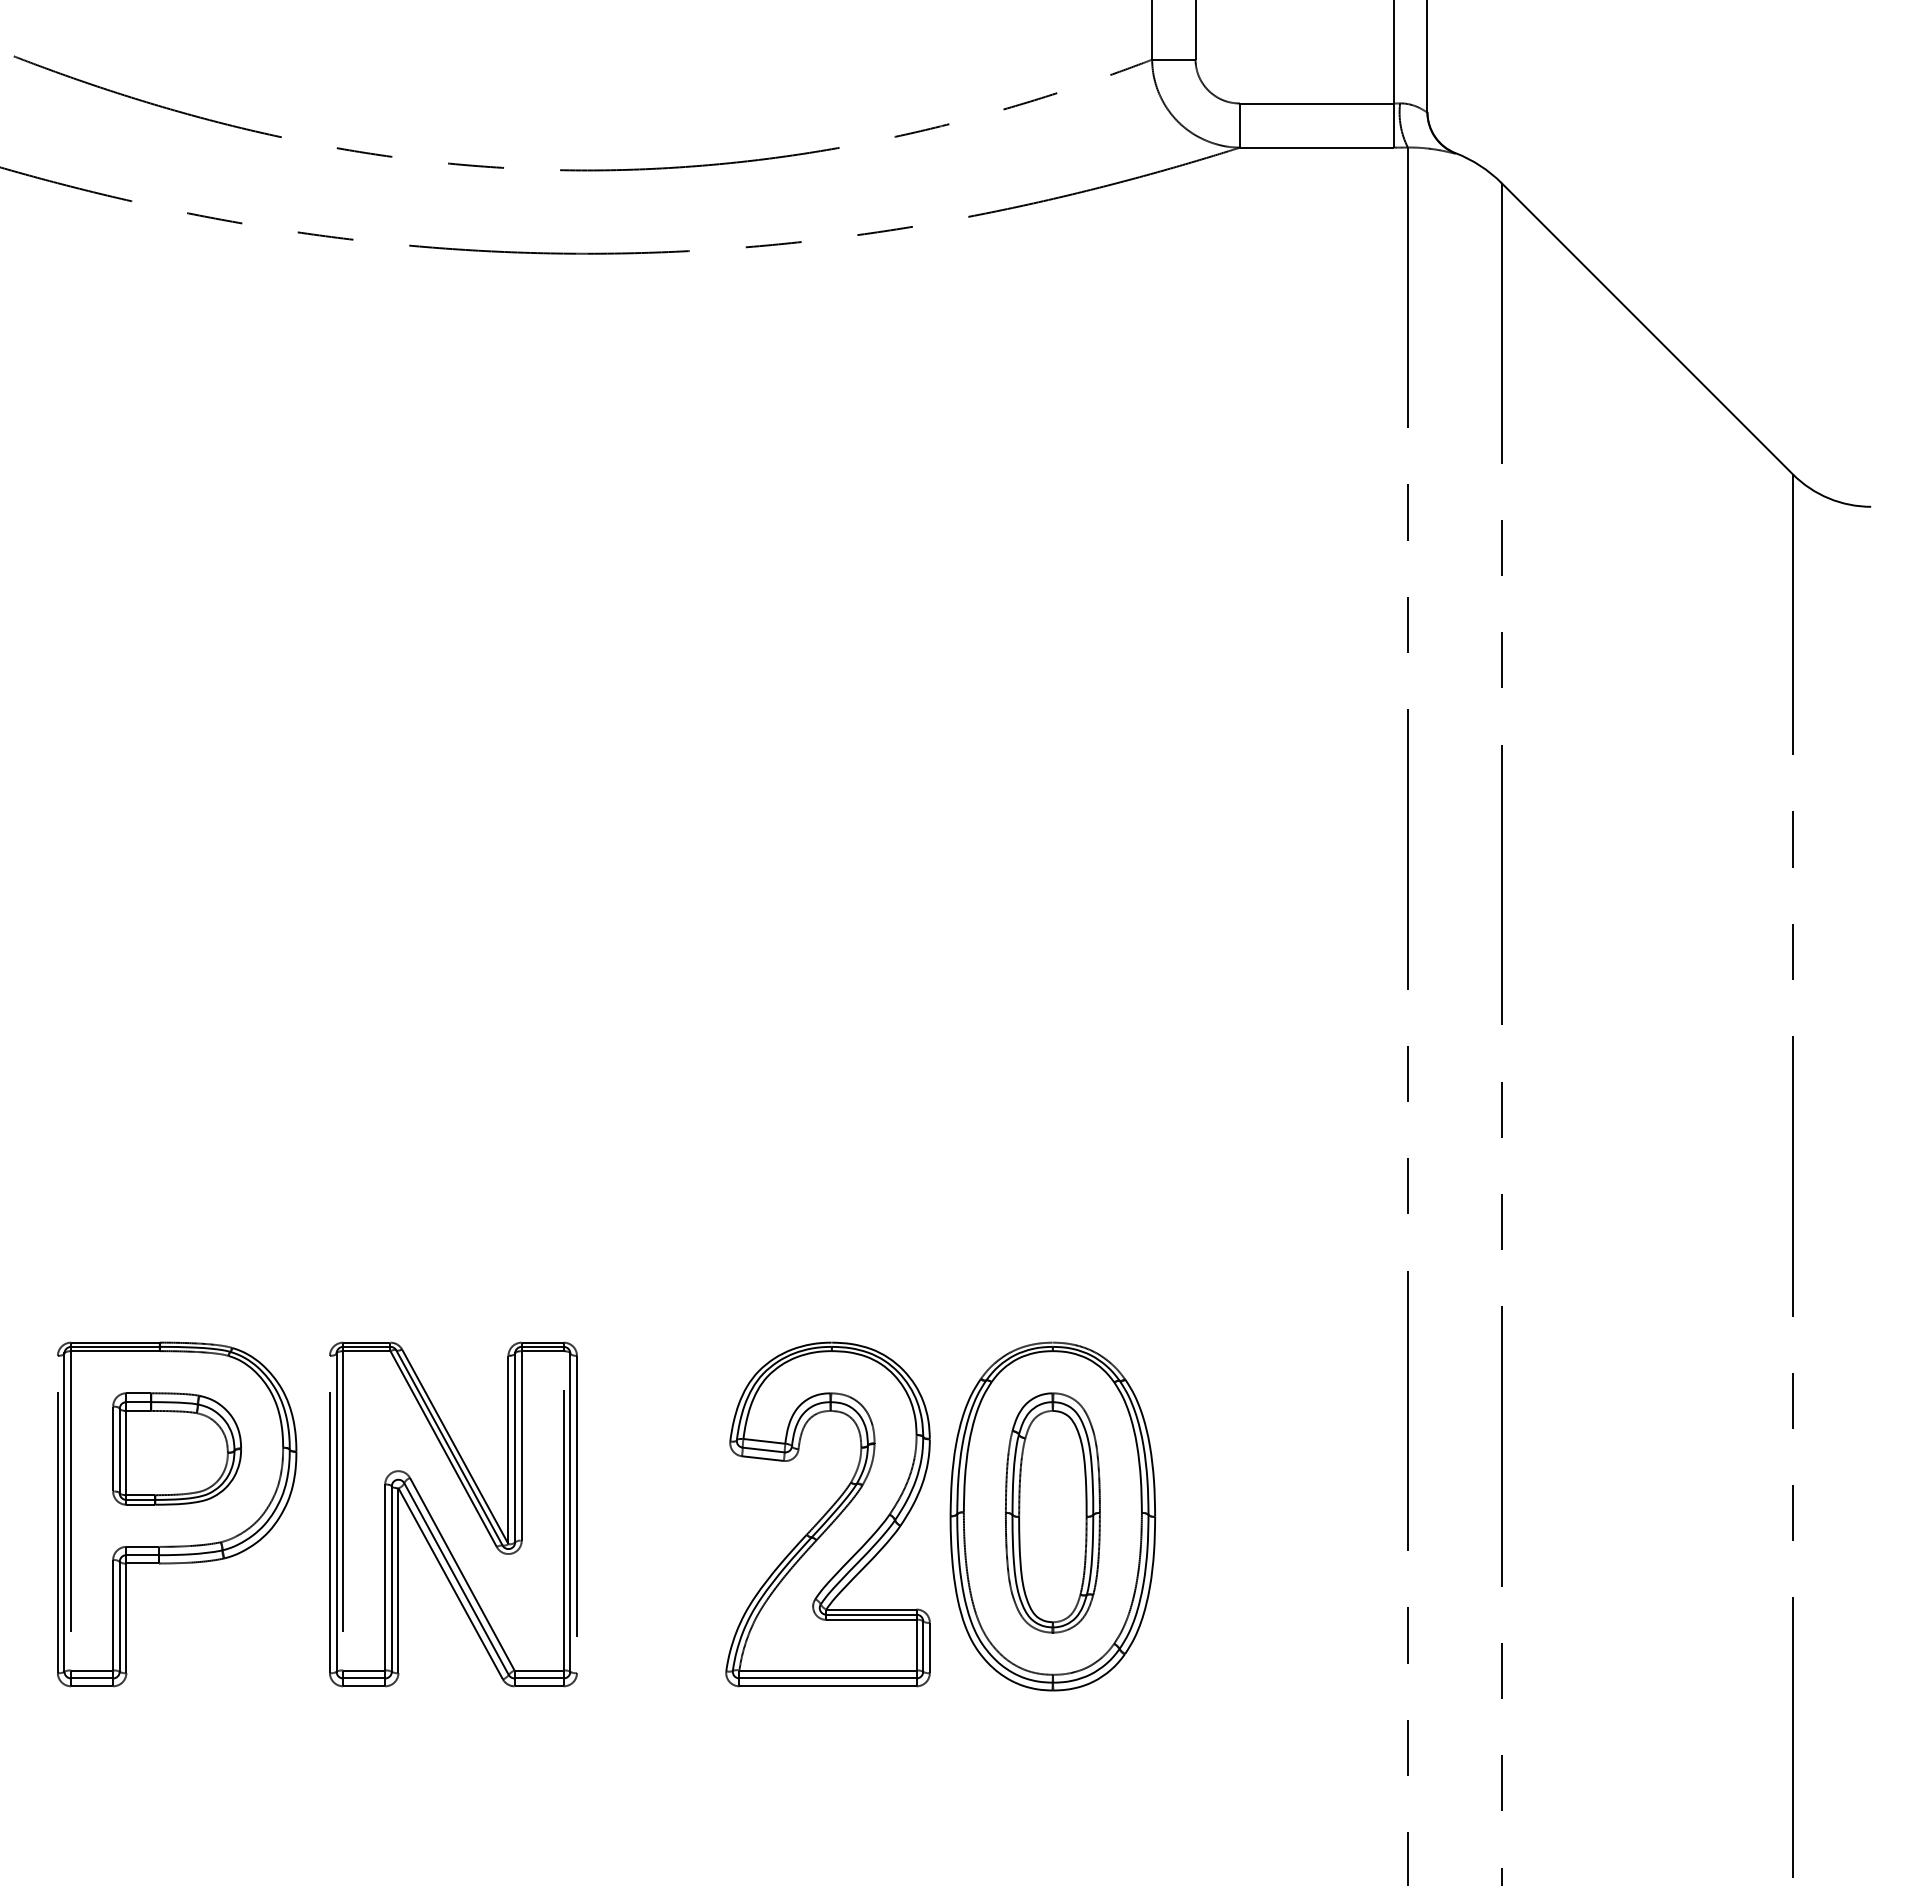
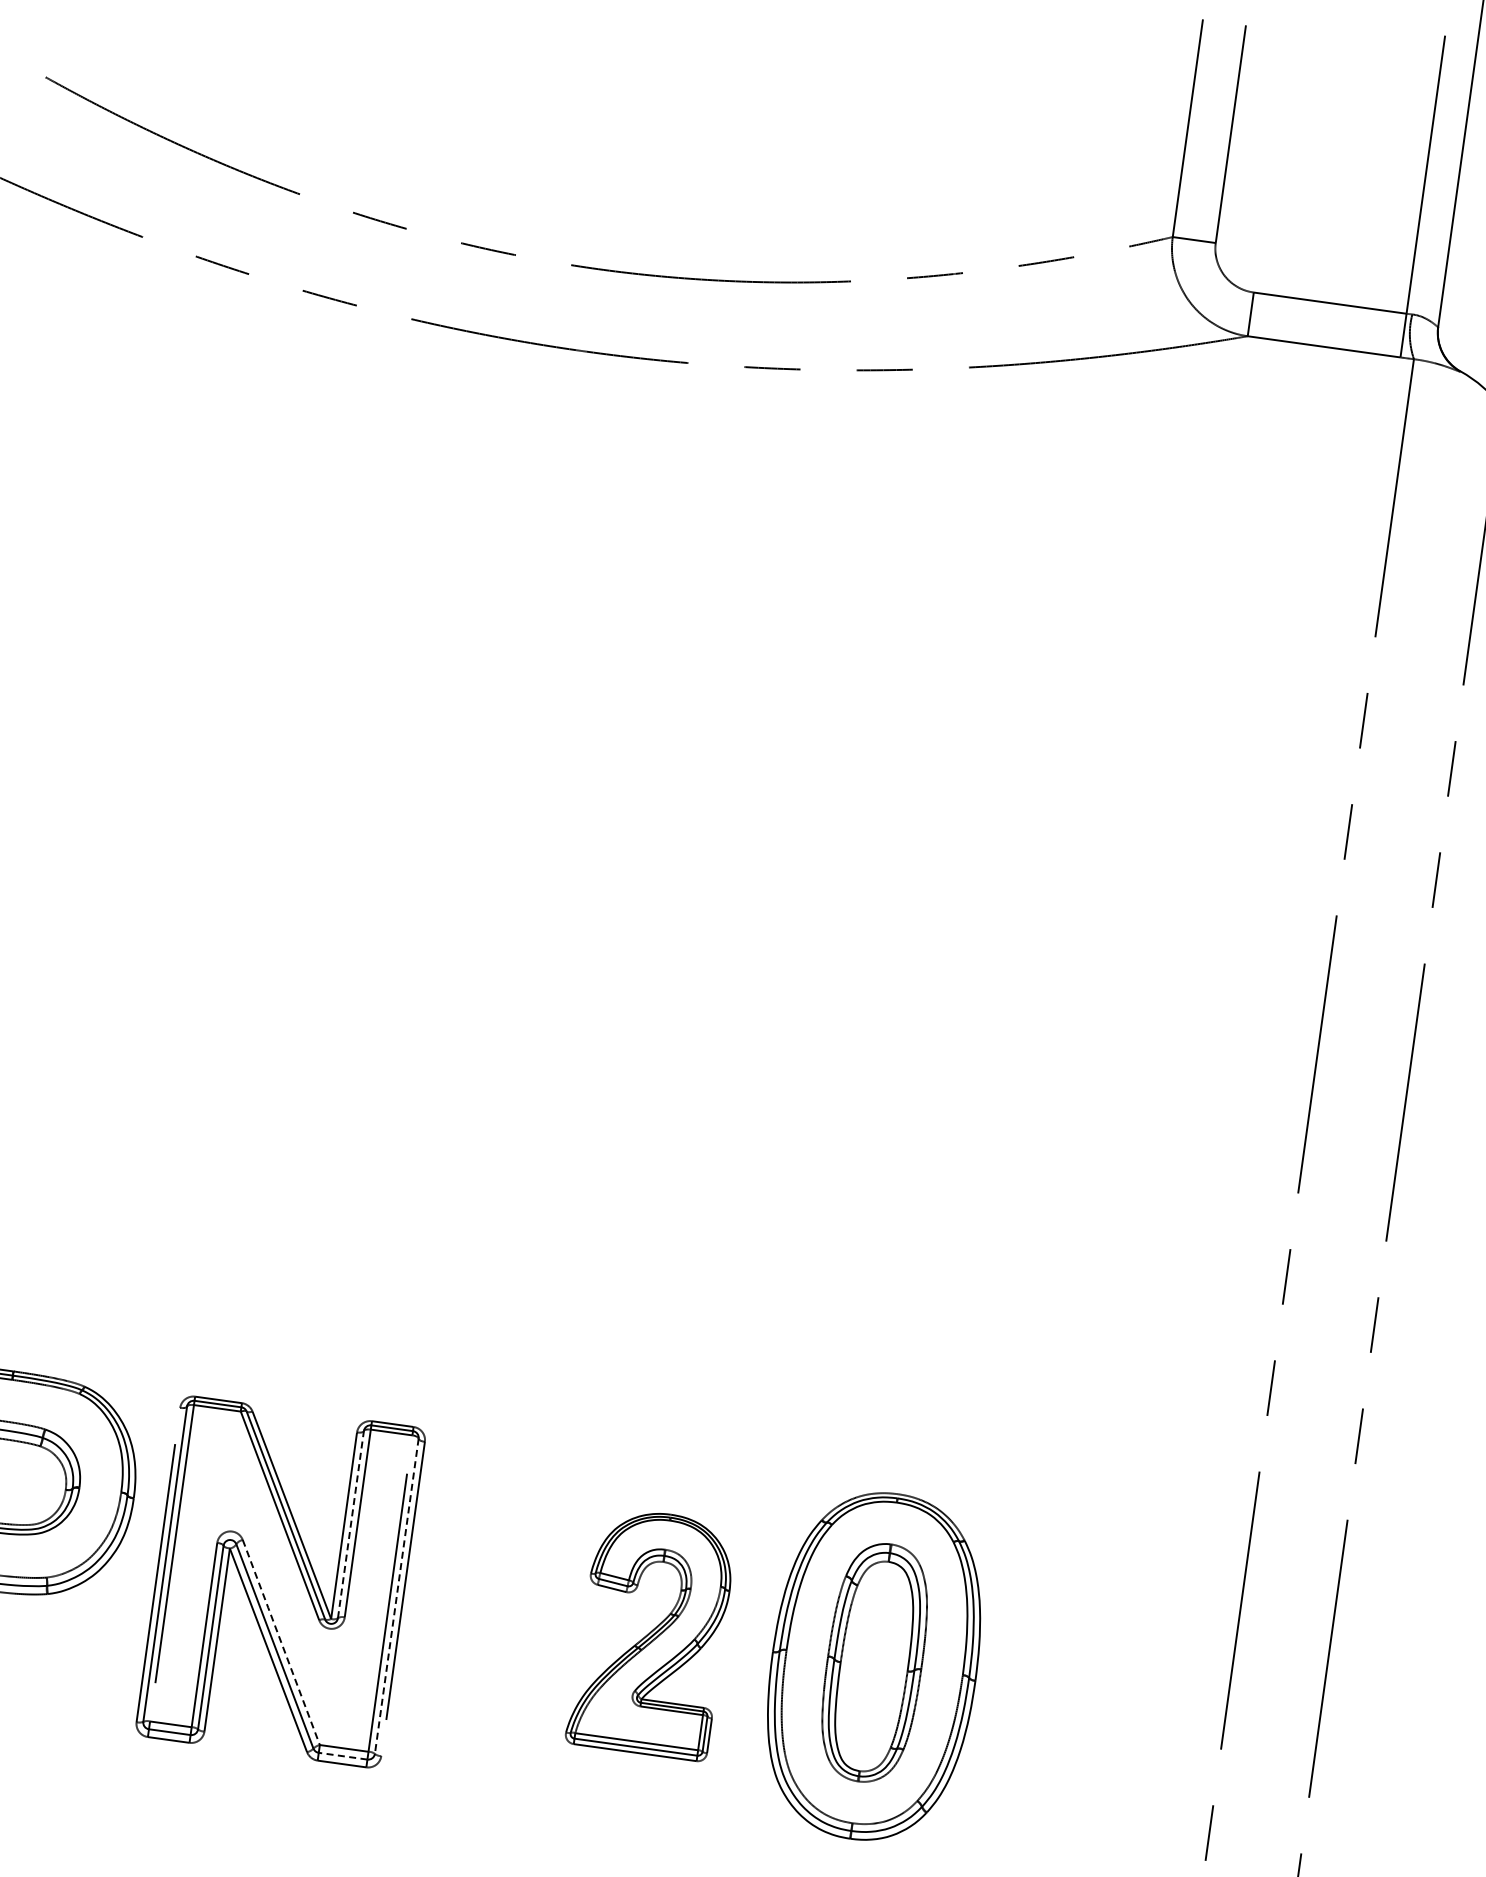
line: (515, 1447) -> (351, 1524), solid -> dashed
line: (570, 1513) -> (396, 1597), solid -> dashed
part: (827, 1514) -> (651, 1633), size x0.7
line: (462, 1574) -> (281, 1642), solid -> dashed
line: (539, 1678) -> (343, 1756), solid -> dashed

